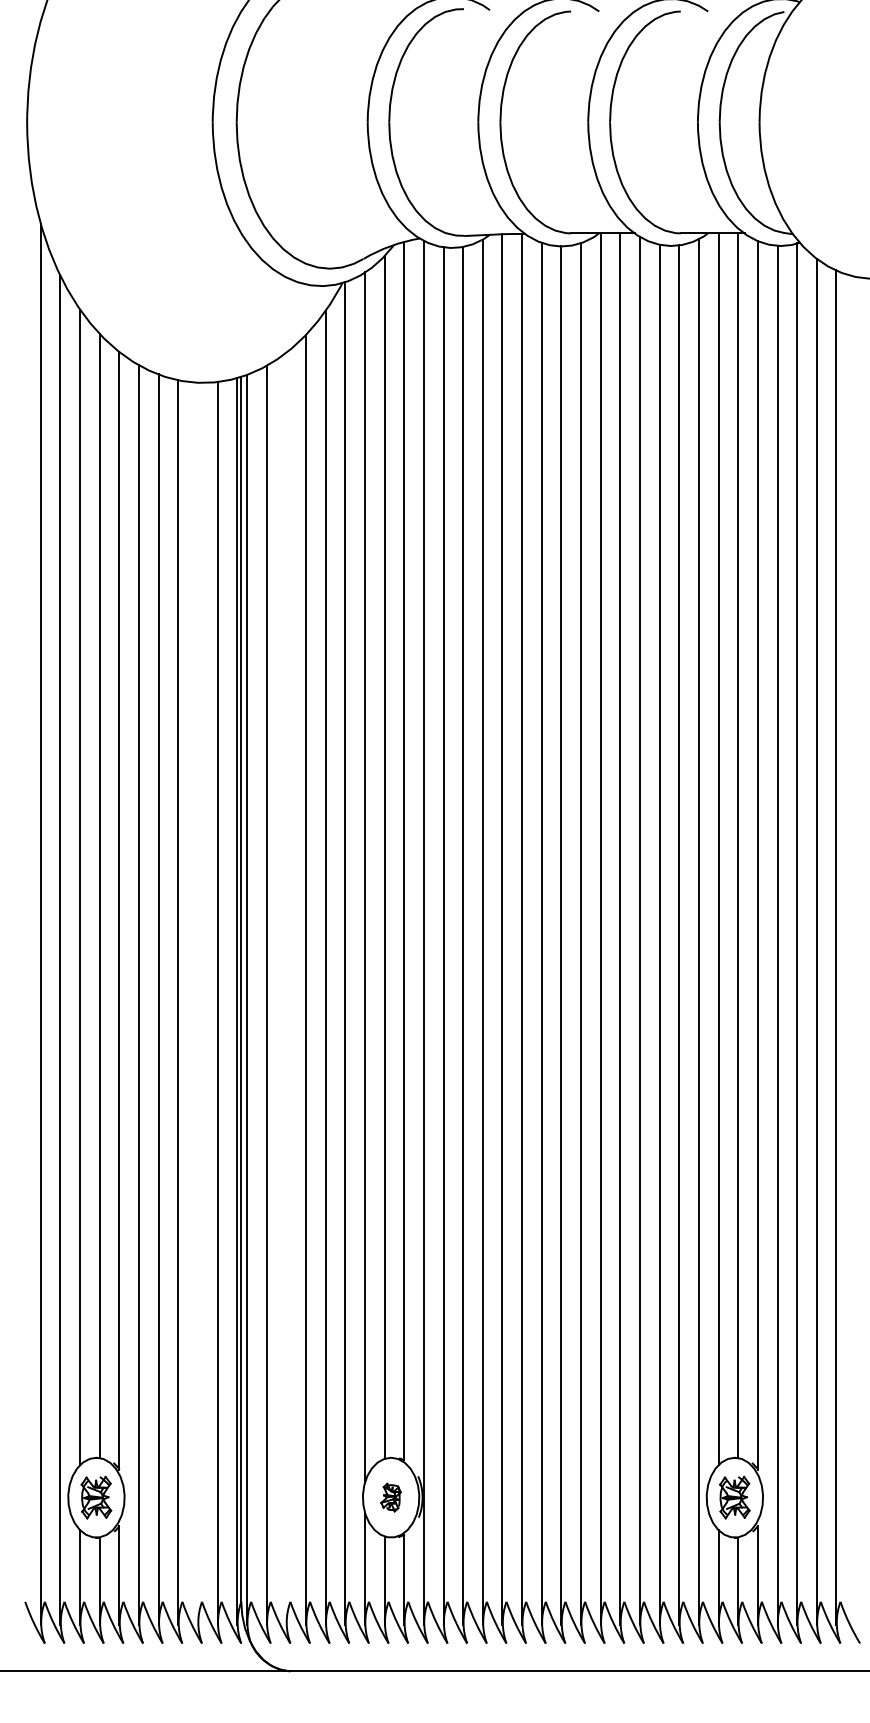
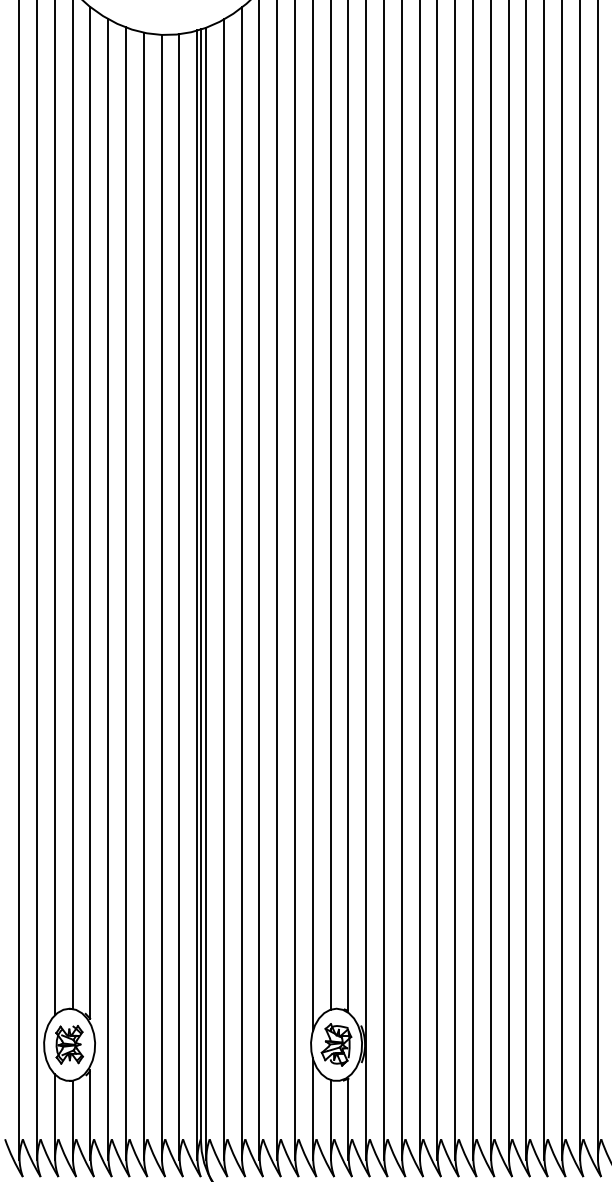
line: (286, 988) -> (241, 583), added
line: (197, 1003) -> (161, 597), added
part: (390, 1497) -> (335, 1044), size x1.67

